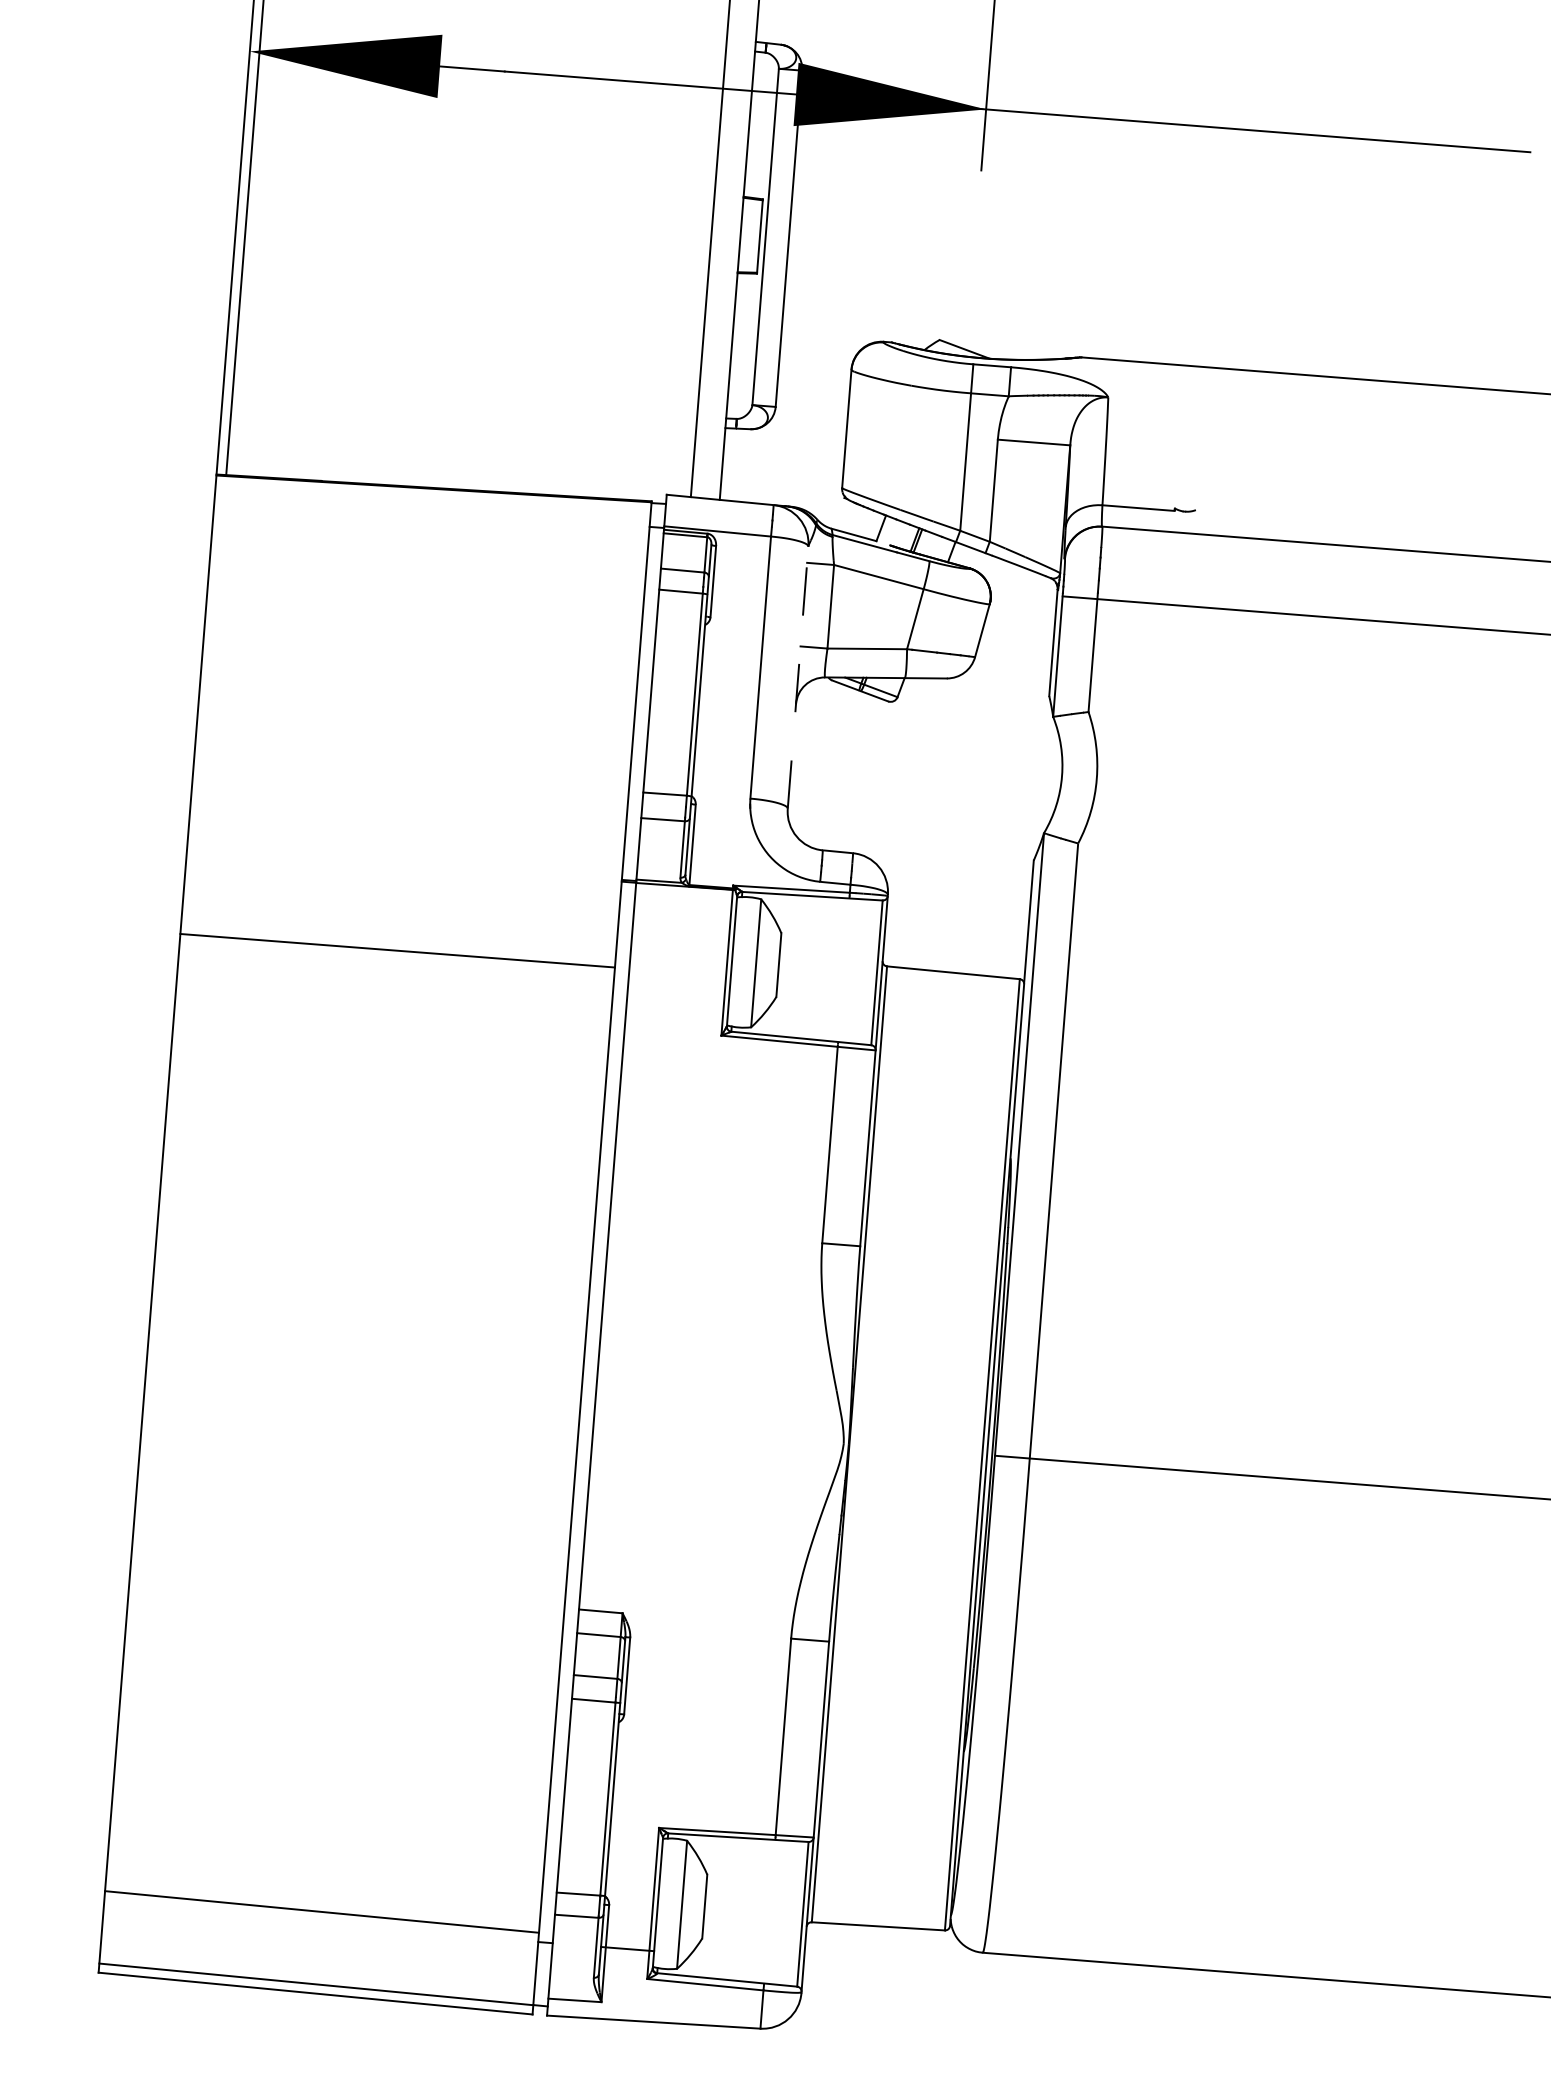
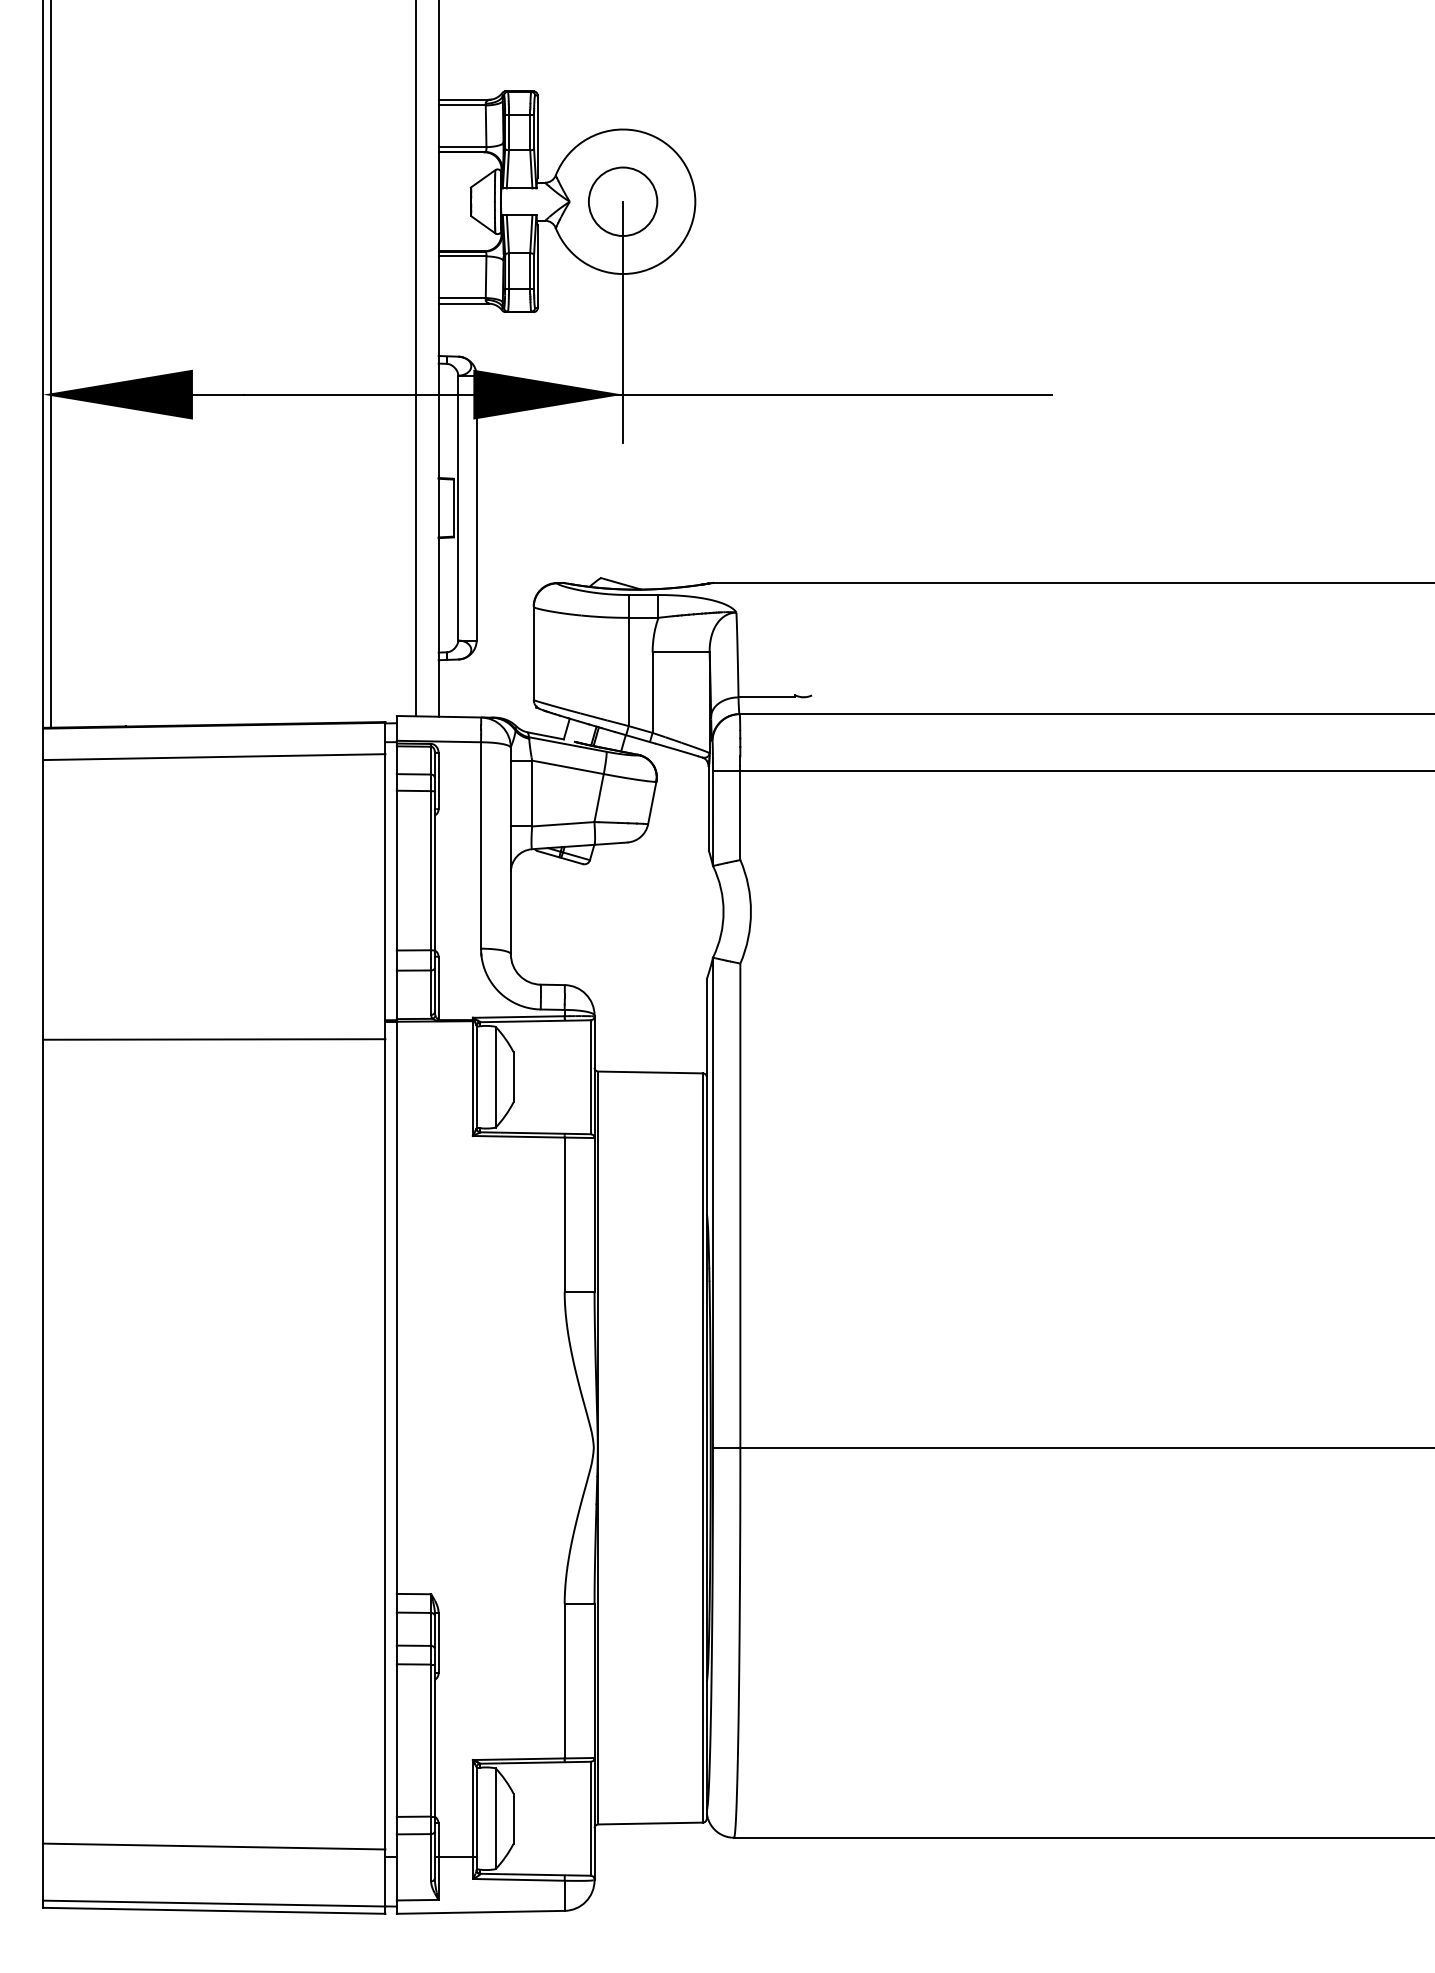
line: (431, 529) -> (214, 757), added
line: (797, 676) -> (510, 850), dashed -> solid
line: (397, 950) -> (214, 1039), moved

